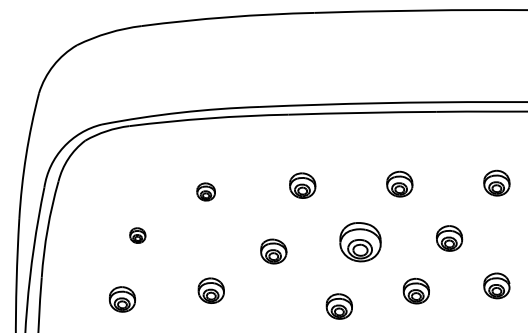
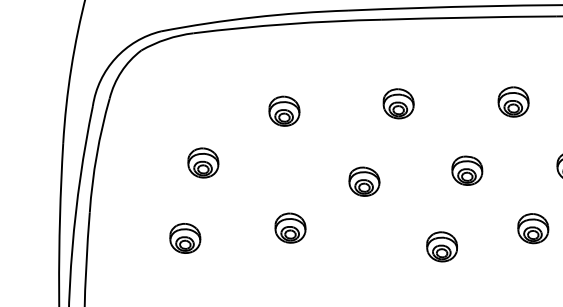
part: (205, 191) -> (283, 110), size x1.43
part: (137, 235) -> (203, 162), size x1.67
part: (360, 242) -> (467, 171), size x0.62

